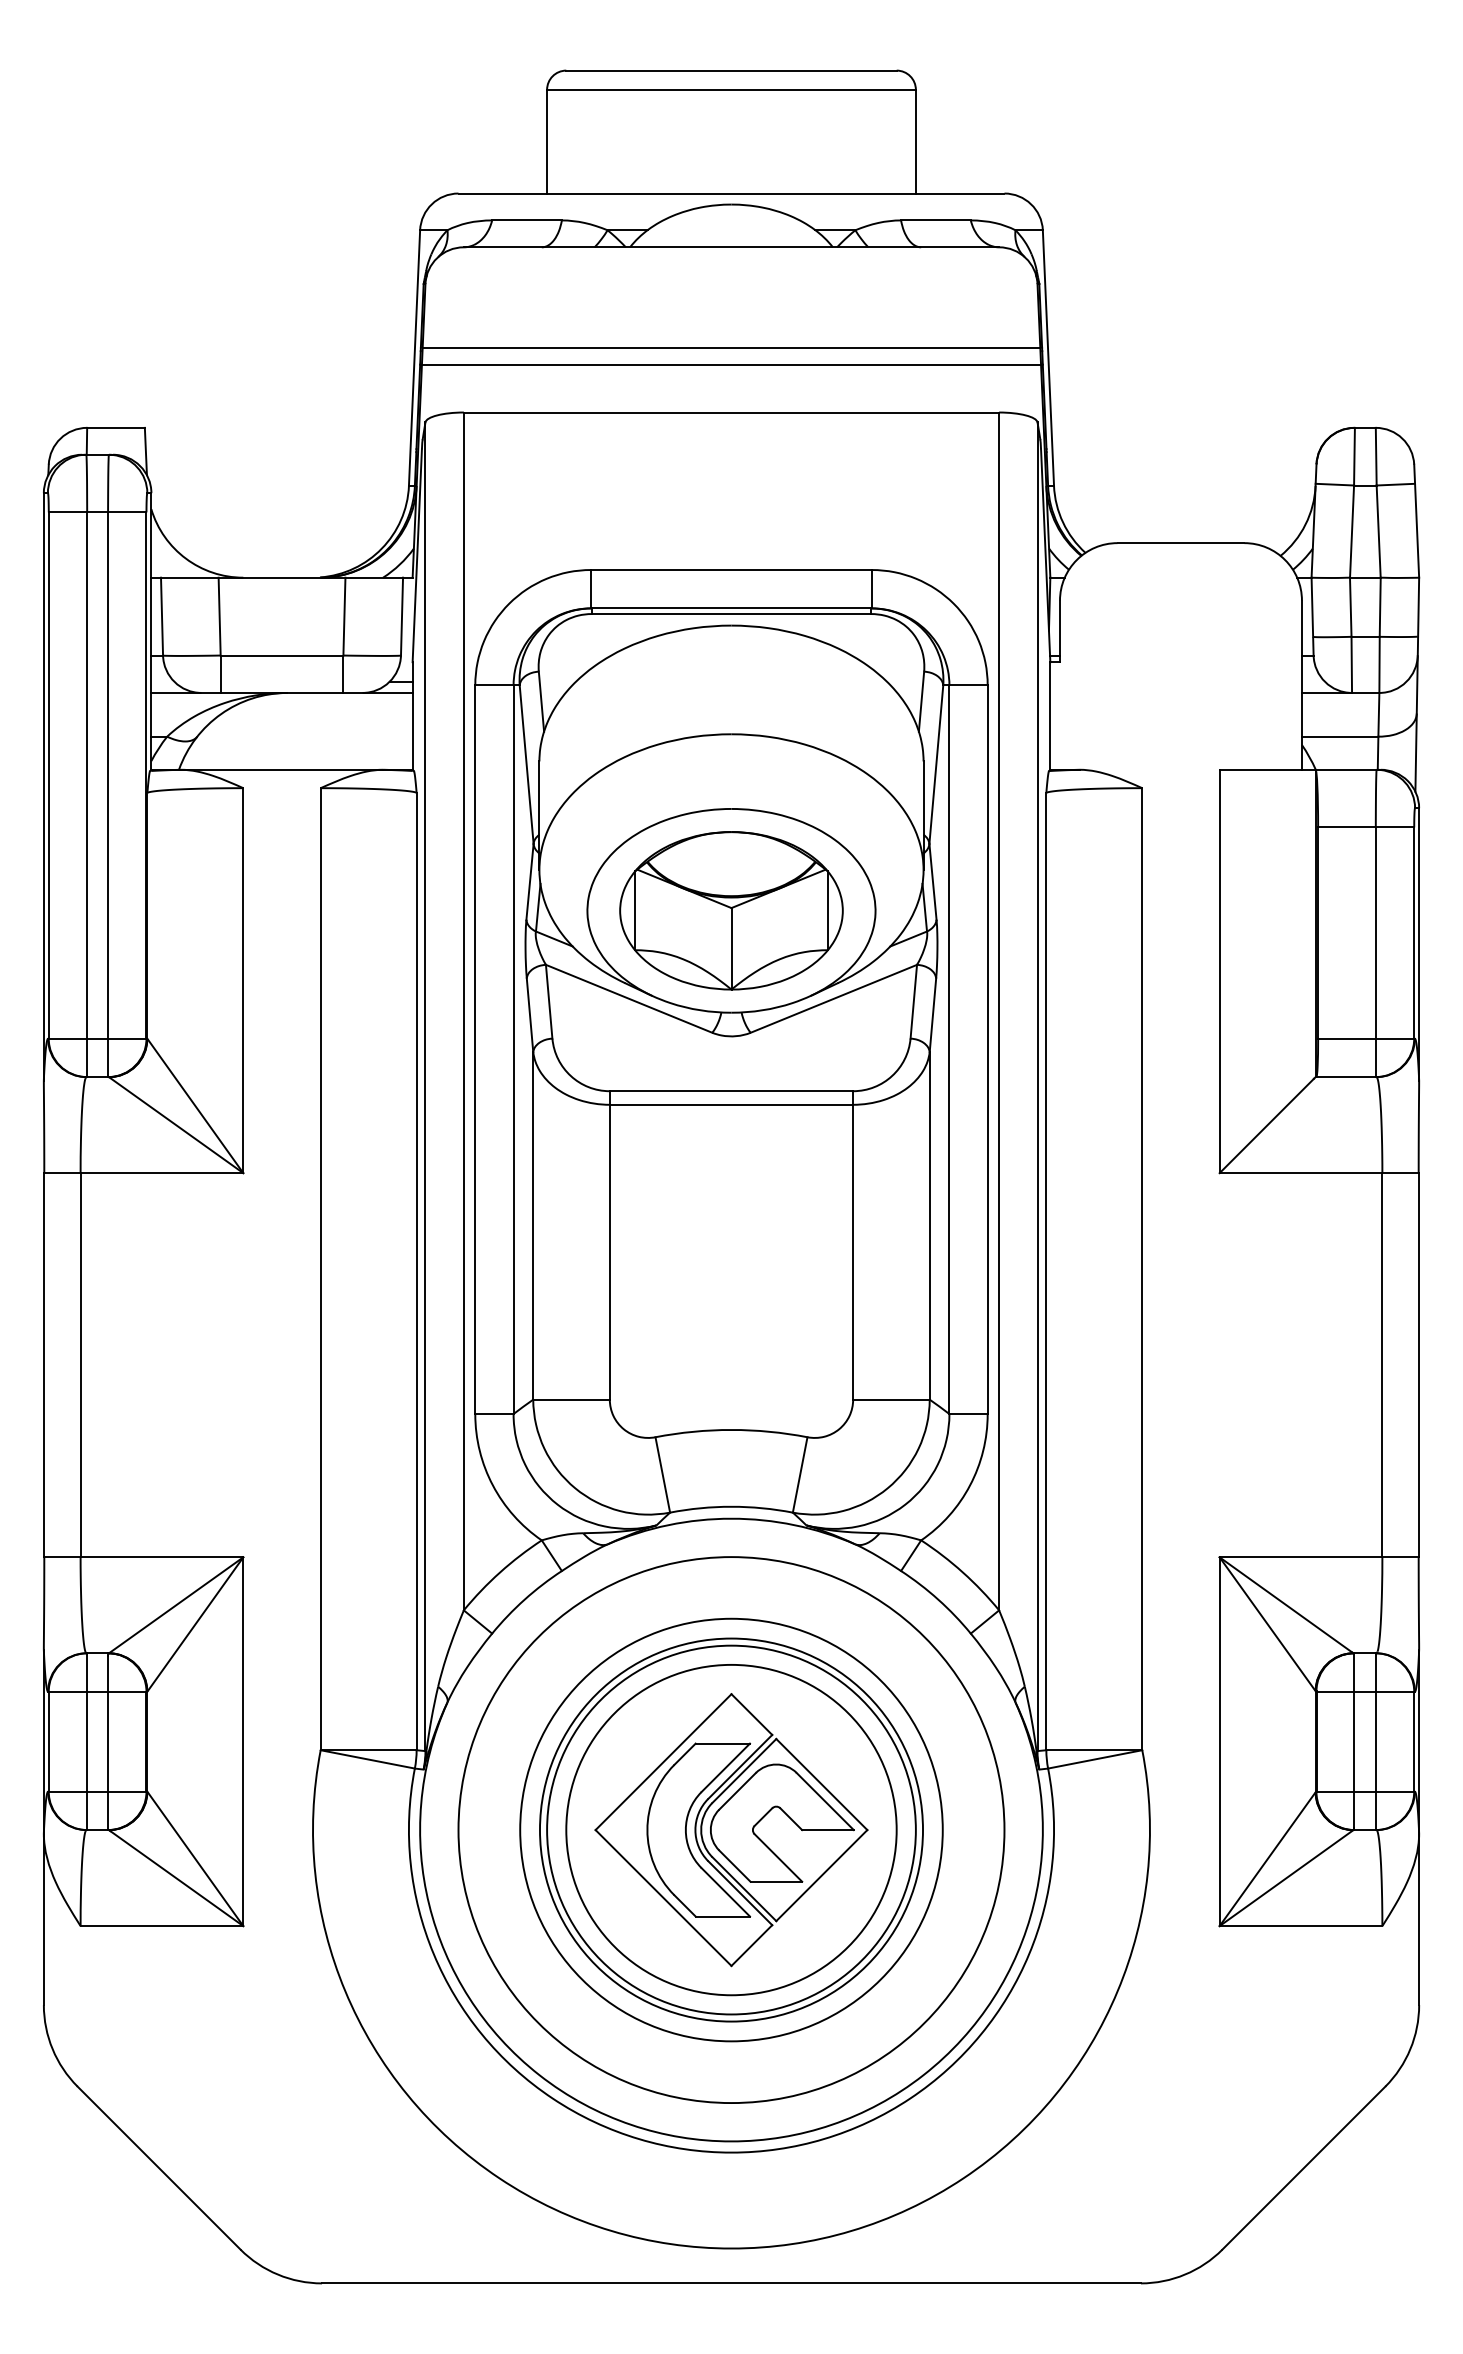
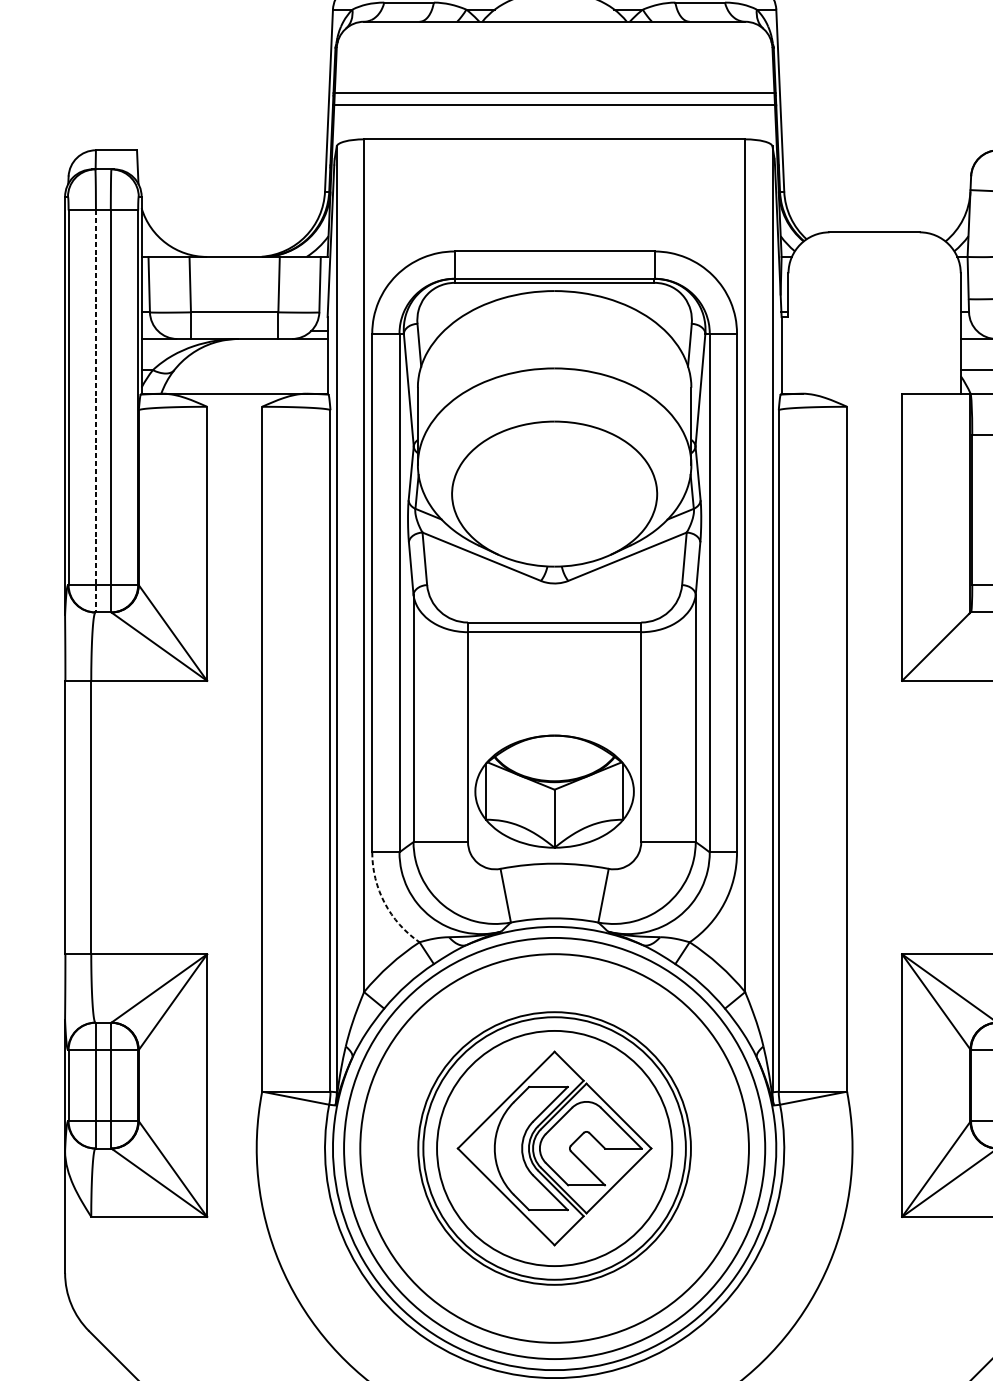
line: (87, 795) -> (96, 412), solid -> dashed
part: (731, 910) -> (554, 791), moved
arc: (492, 1485) -> (384, 903), solid -> dashed
circle: (731, 1829) -> (554, 1148), size x1.4

